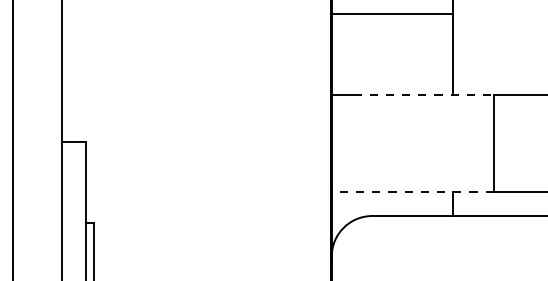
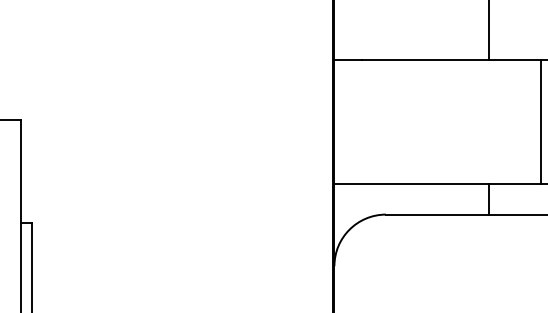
line: (424, 94) -> (452, 59), dashed -> solid
line: (412, 191) -> (437, 183), dashed -> solid

